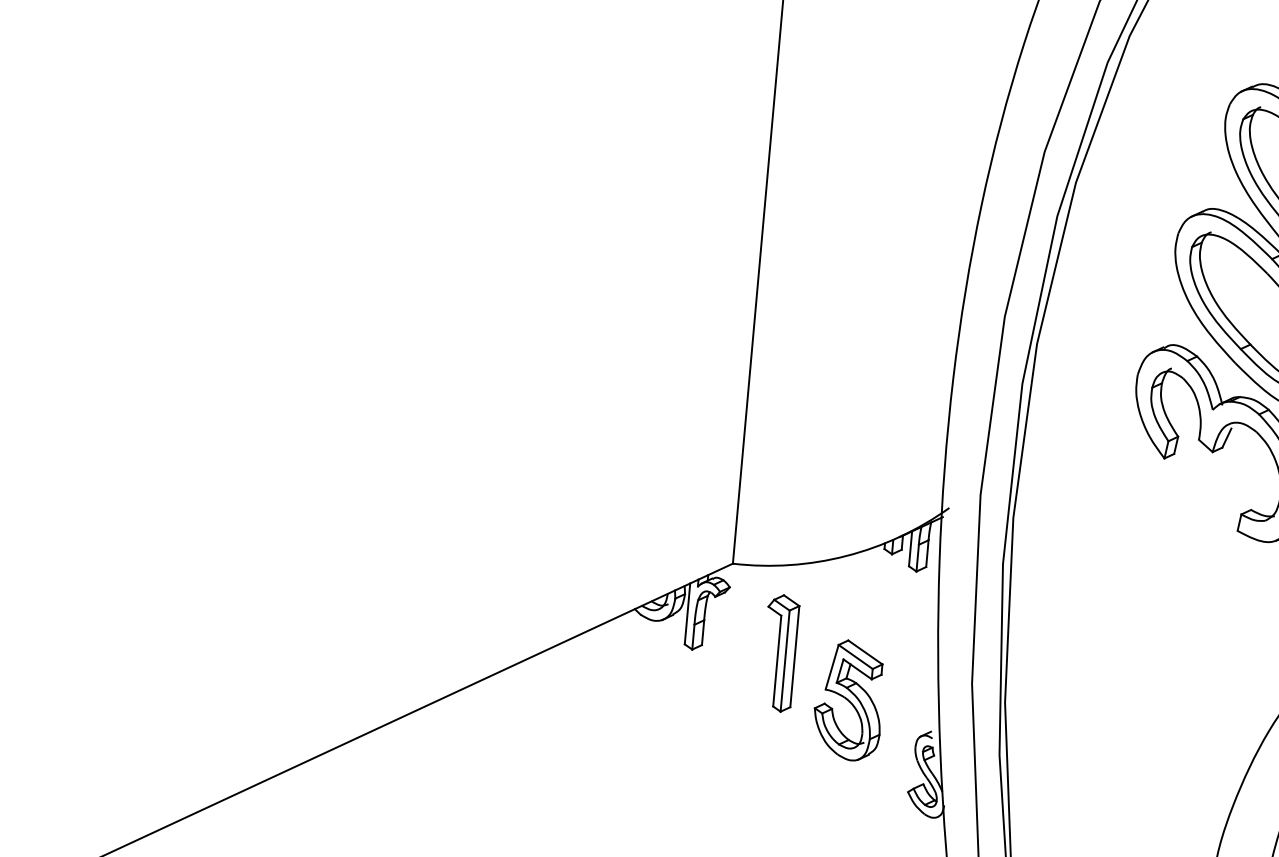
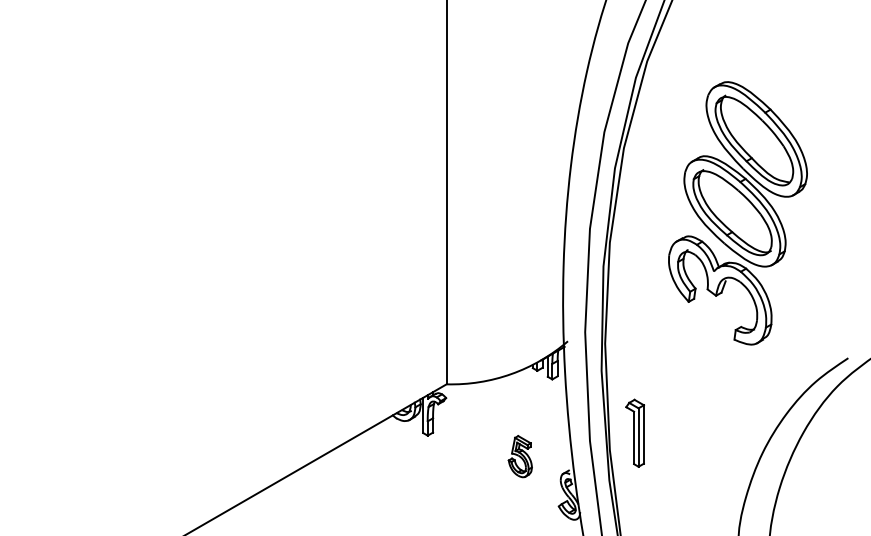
part: (778, 651) -> (634, 432), moved
part: (849, 699) -> (520, 456), size x0.6

